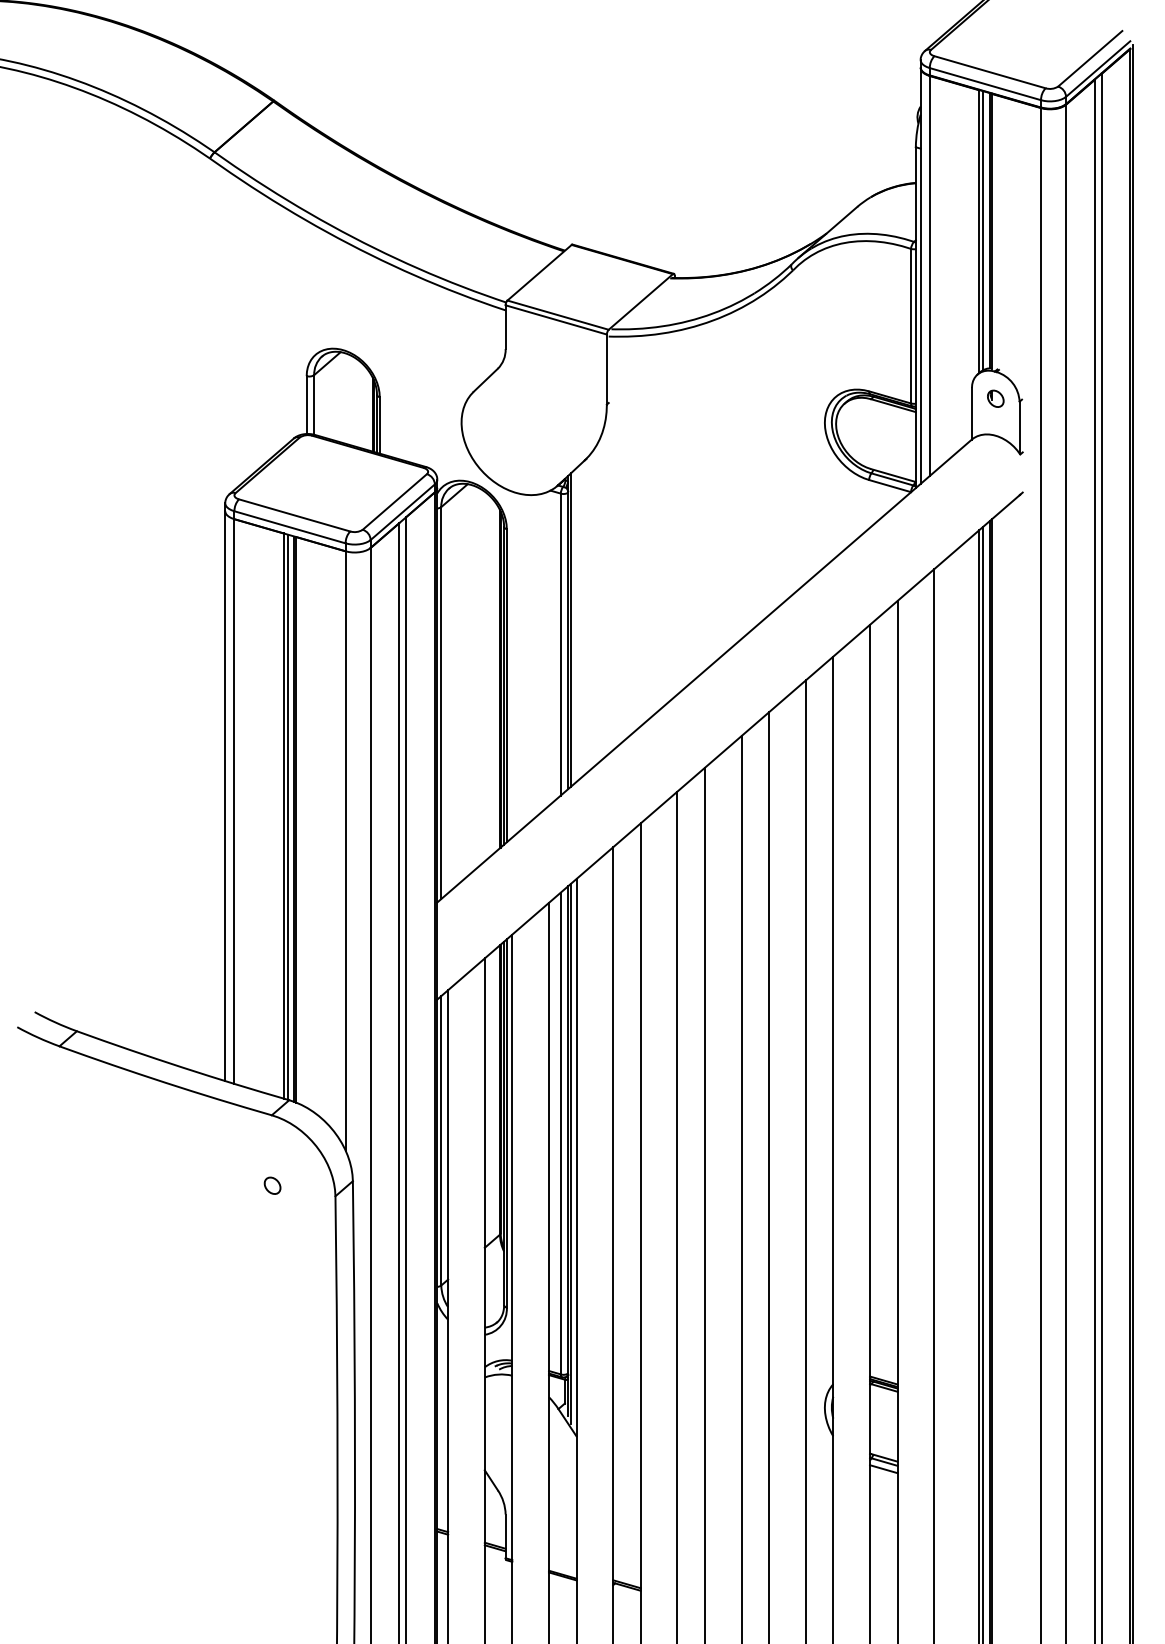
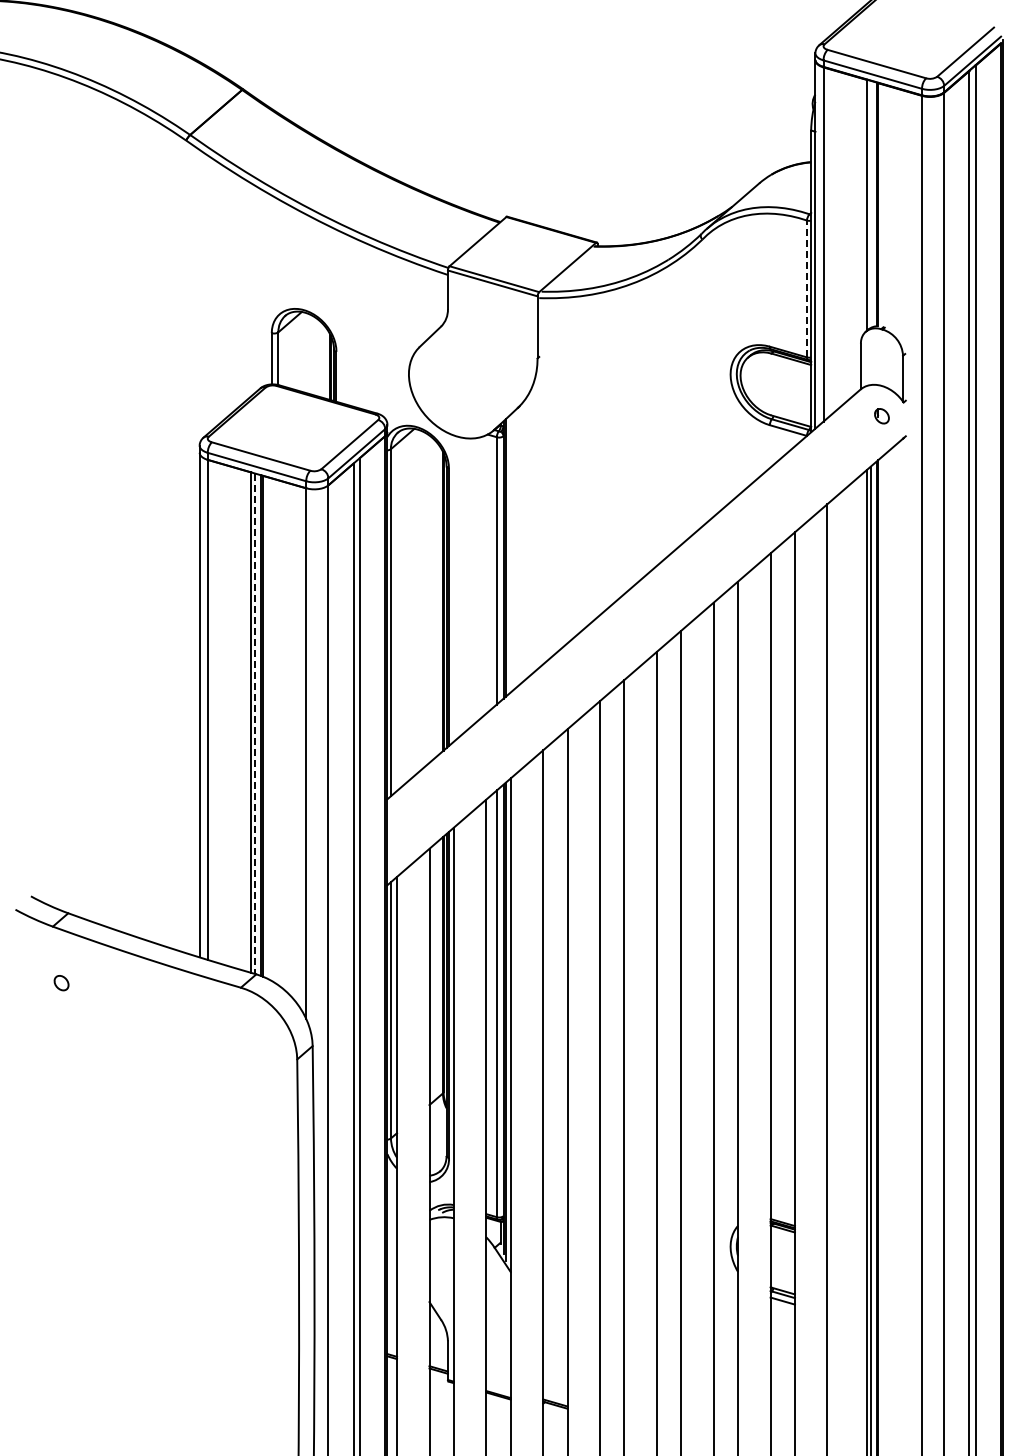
line: (982, 229) -> (870, 203), removed
line: (910, 325) -> (806, 288), solid -> dashed
part: (995, 399) -> (881, 416), moved
line: (288, 818) -> (255, 724), solid -> dashed
part: (272, 1186) -> (61, 983), moved

